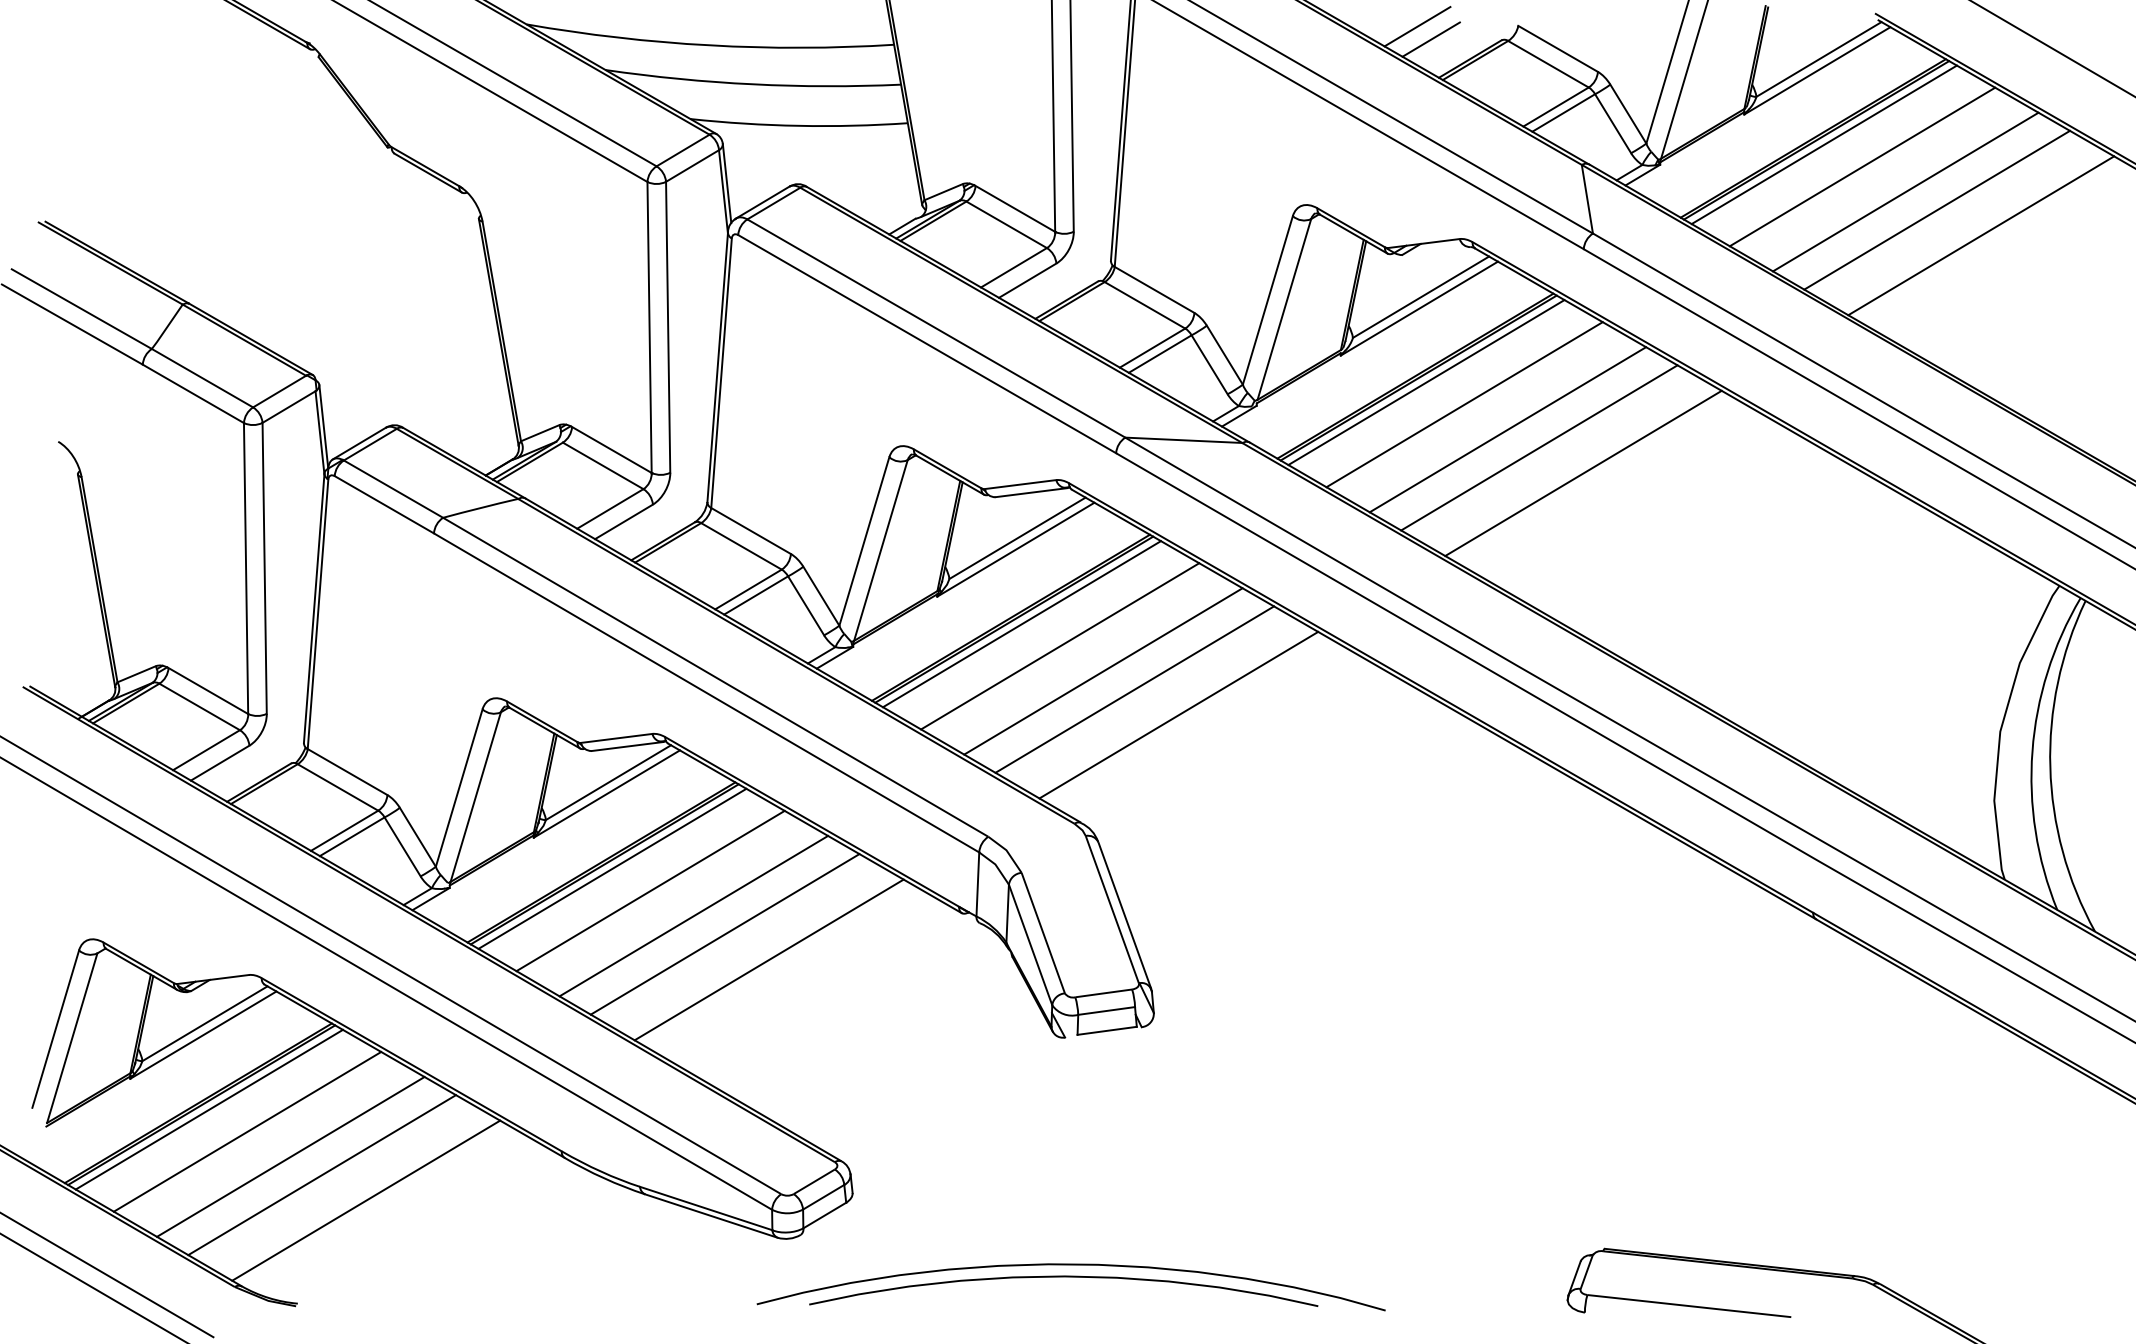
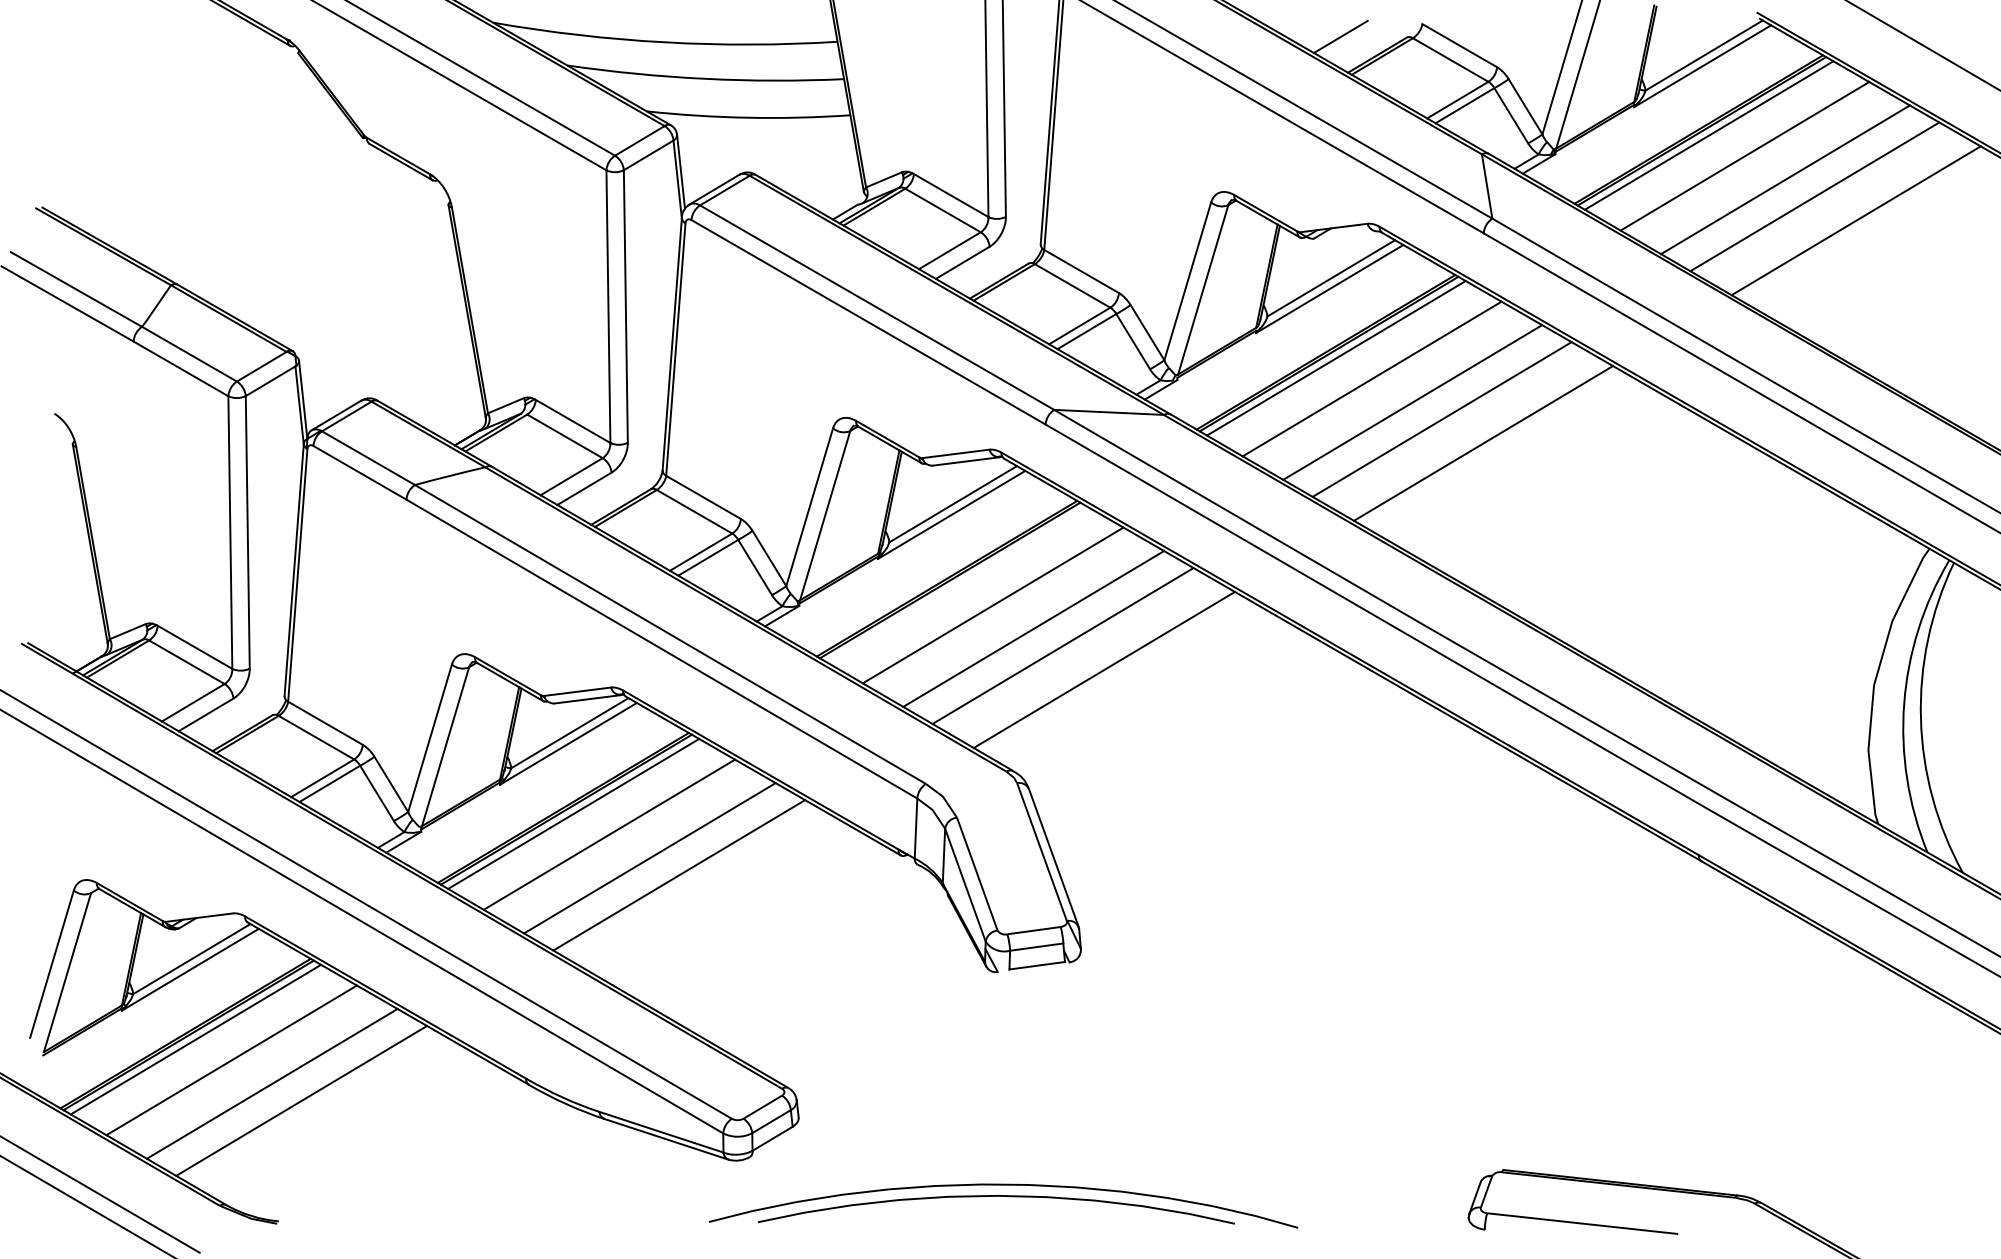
line: (1417, 26) -> (1327, 24), removed
line: (1022, 624) -> (957, 584), removed
line: (768, 959) -> (719, 898), removed
line: (366, 1200) -> (343, 1124), removed

